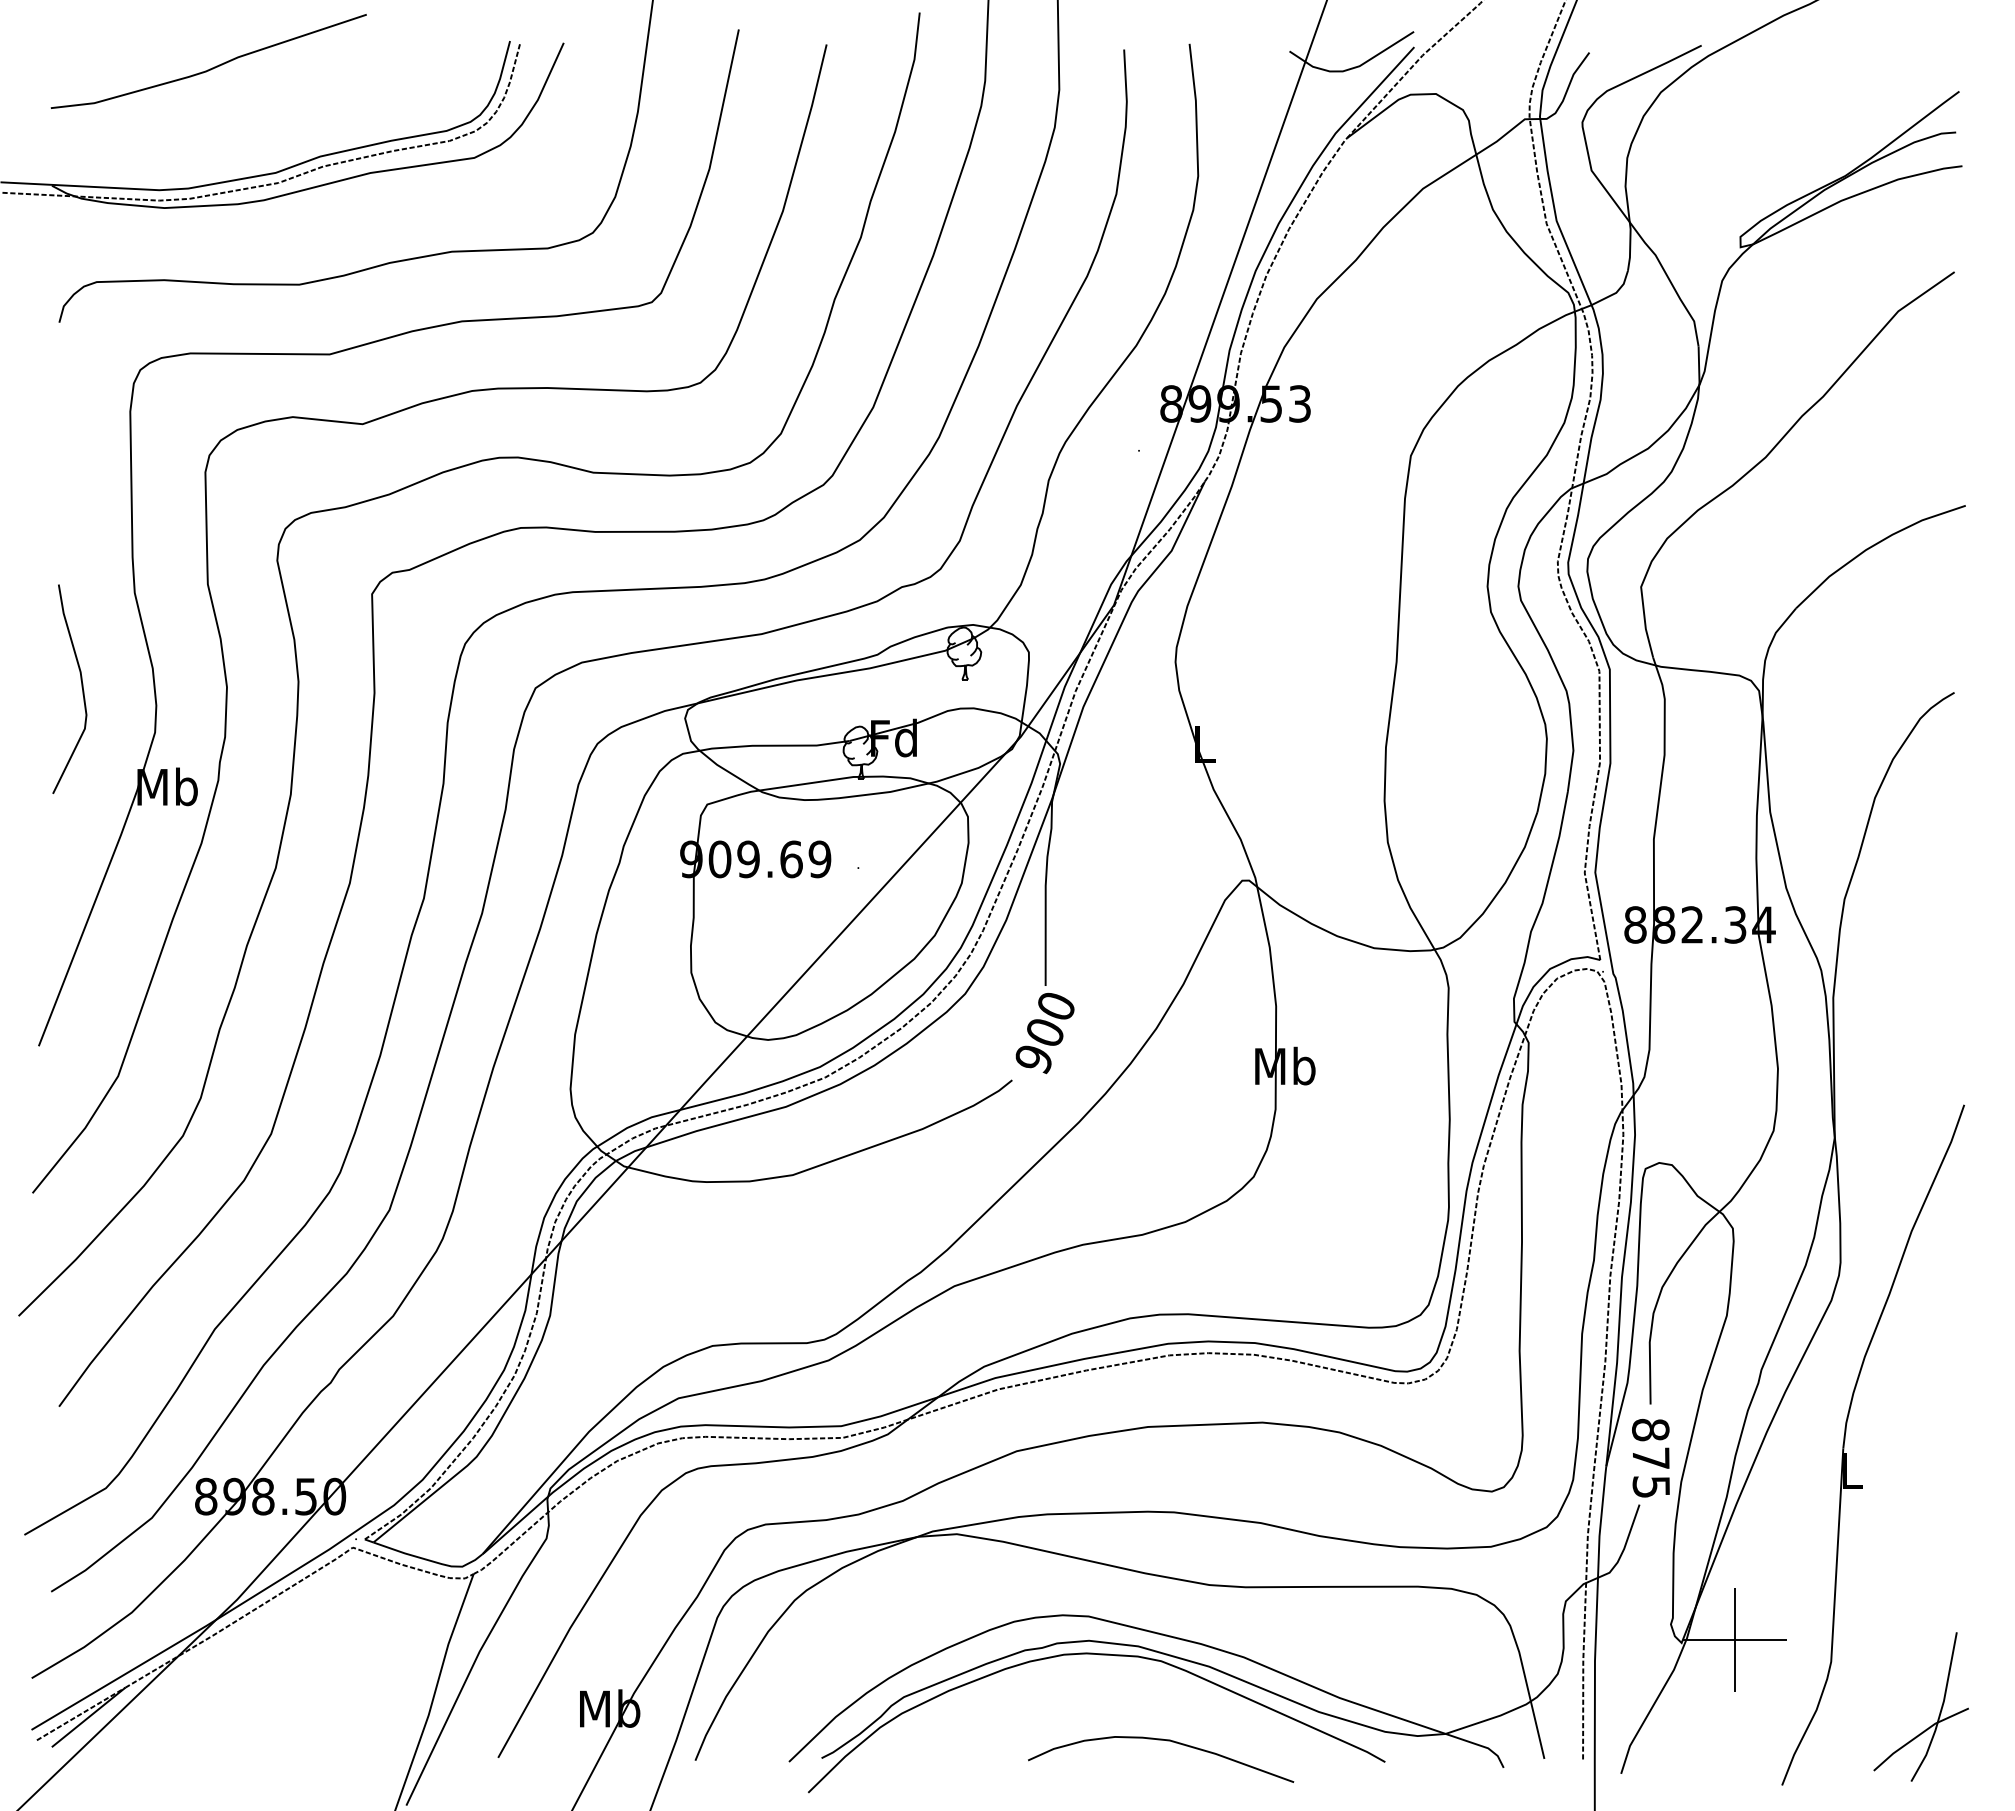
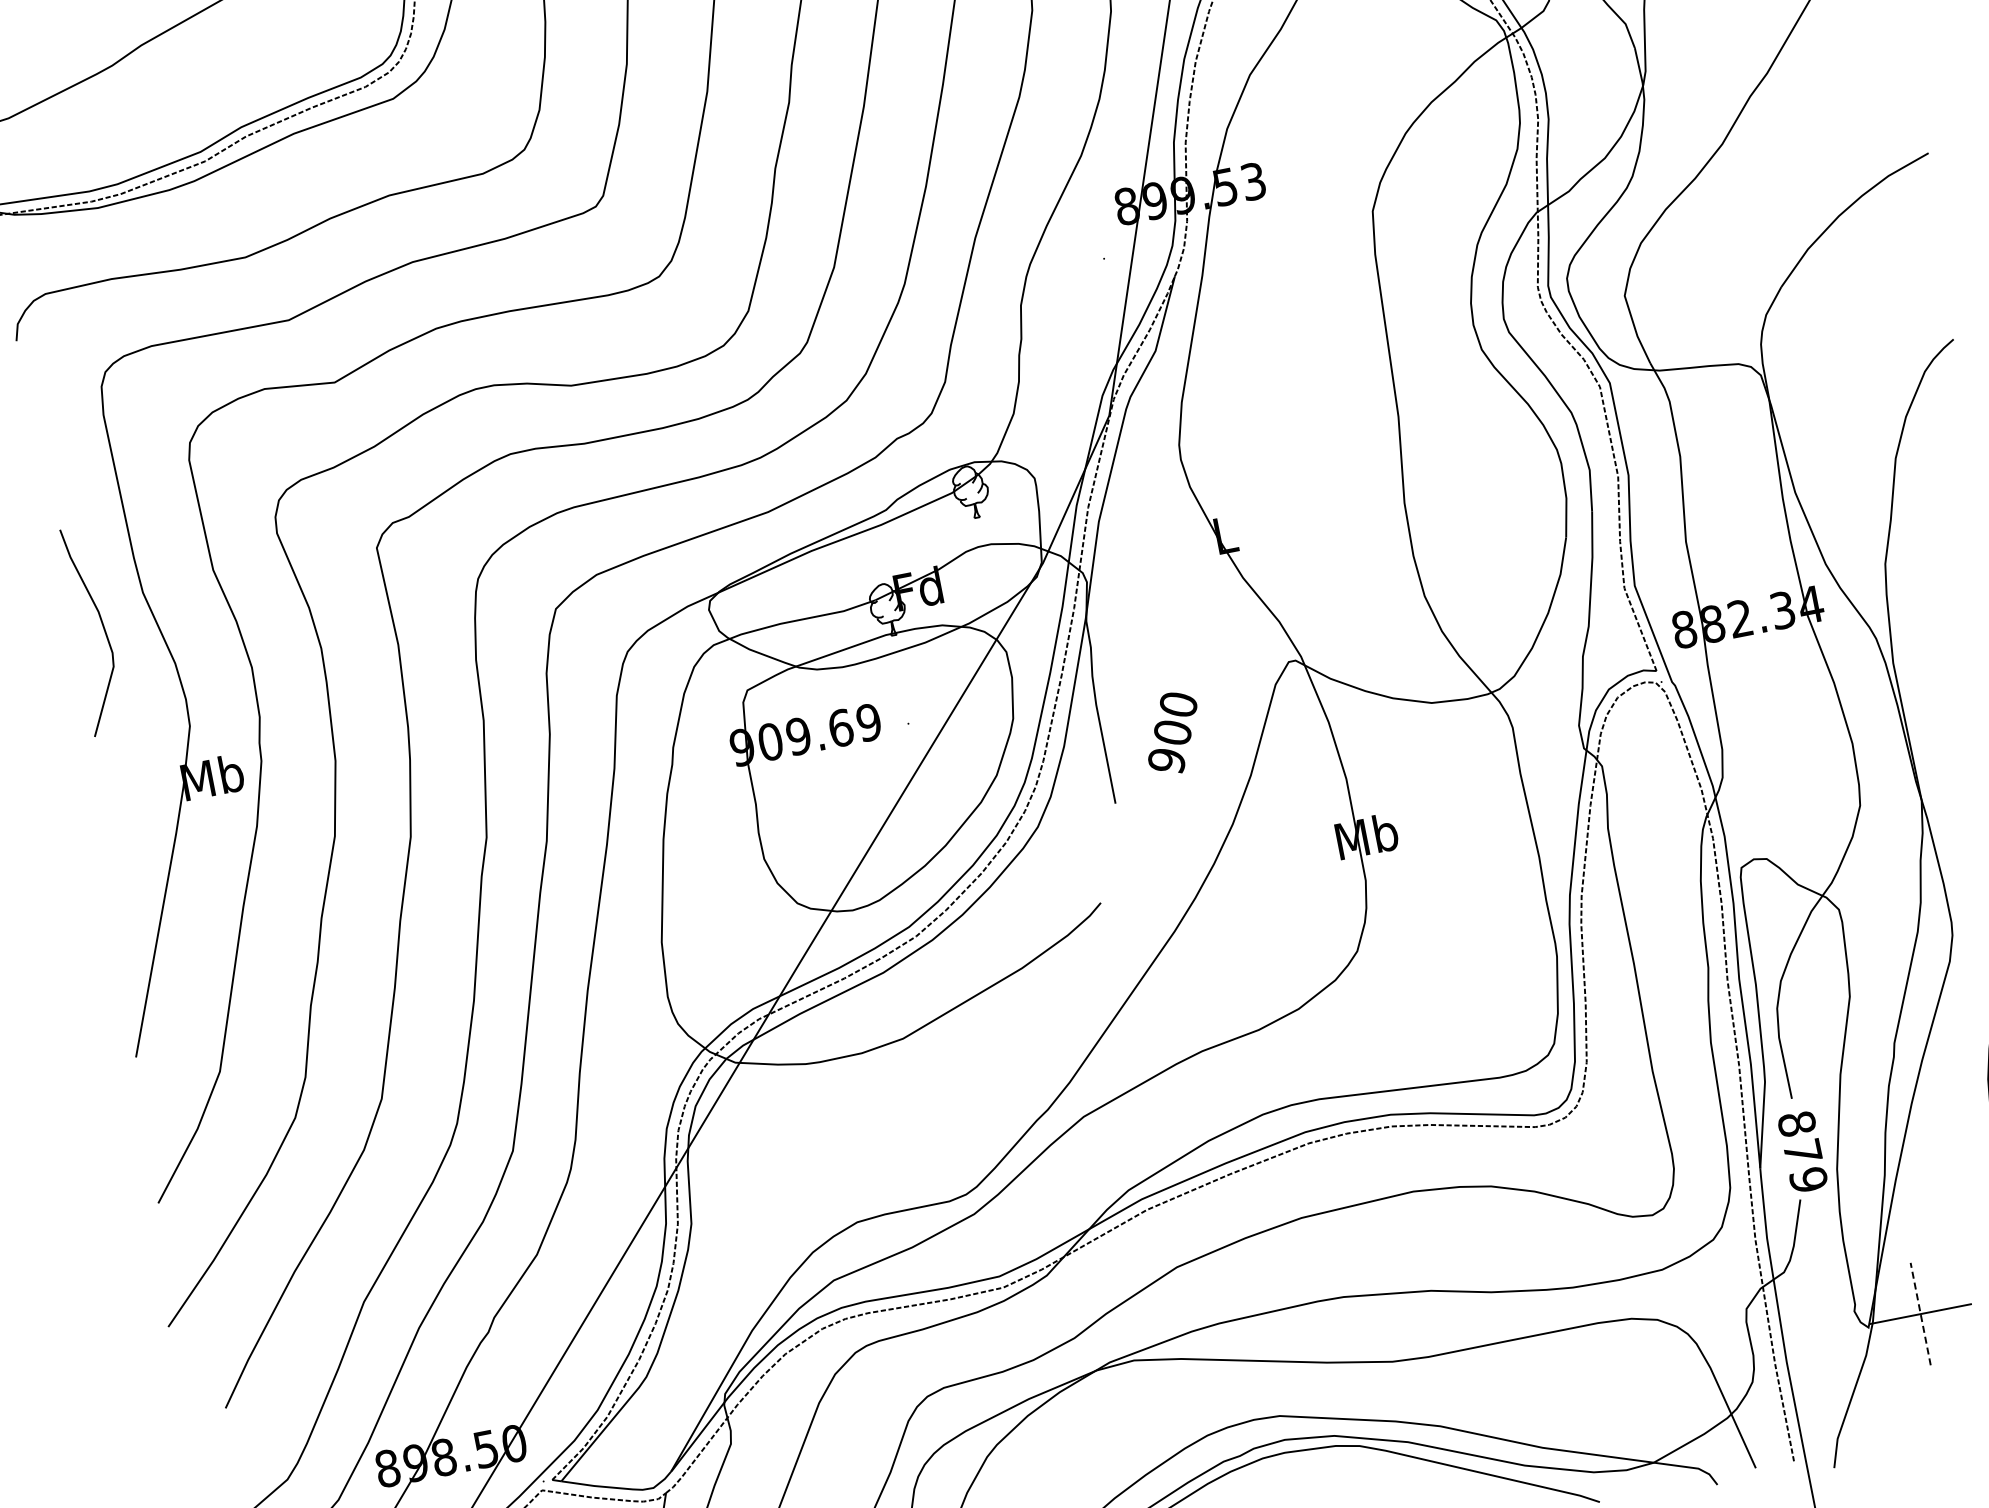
curve: (81, 687) -> (102, 626), moved
text: (1044, 1033) -> (1172, 733), moved
text: (1651, 1486) -> (1808, 1179), 875 -> 879
line: (1735, 1639) -> (1920, 1313), solid -> dashed

